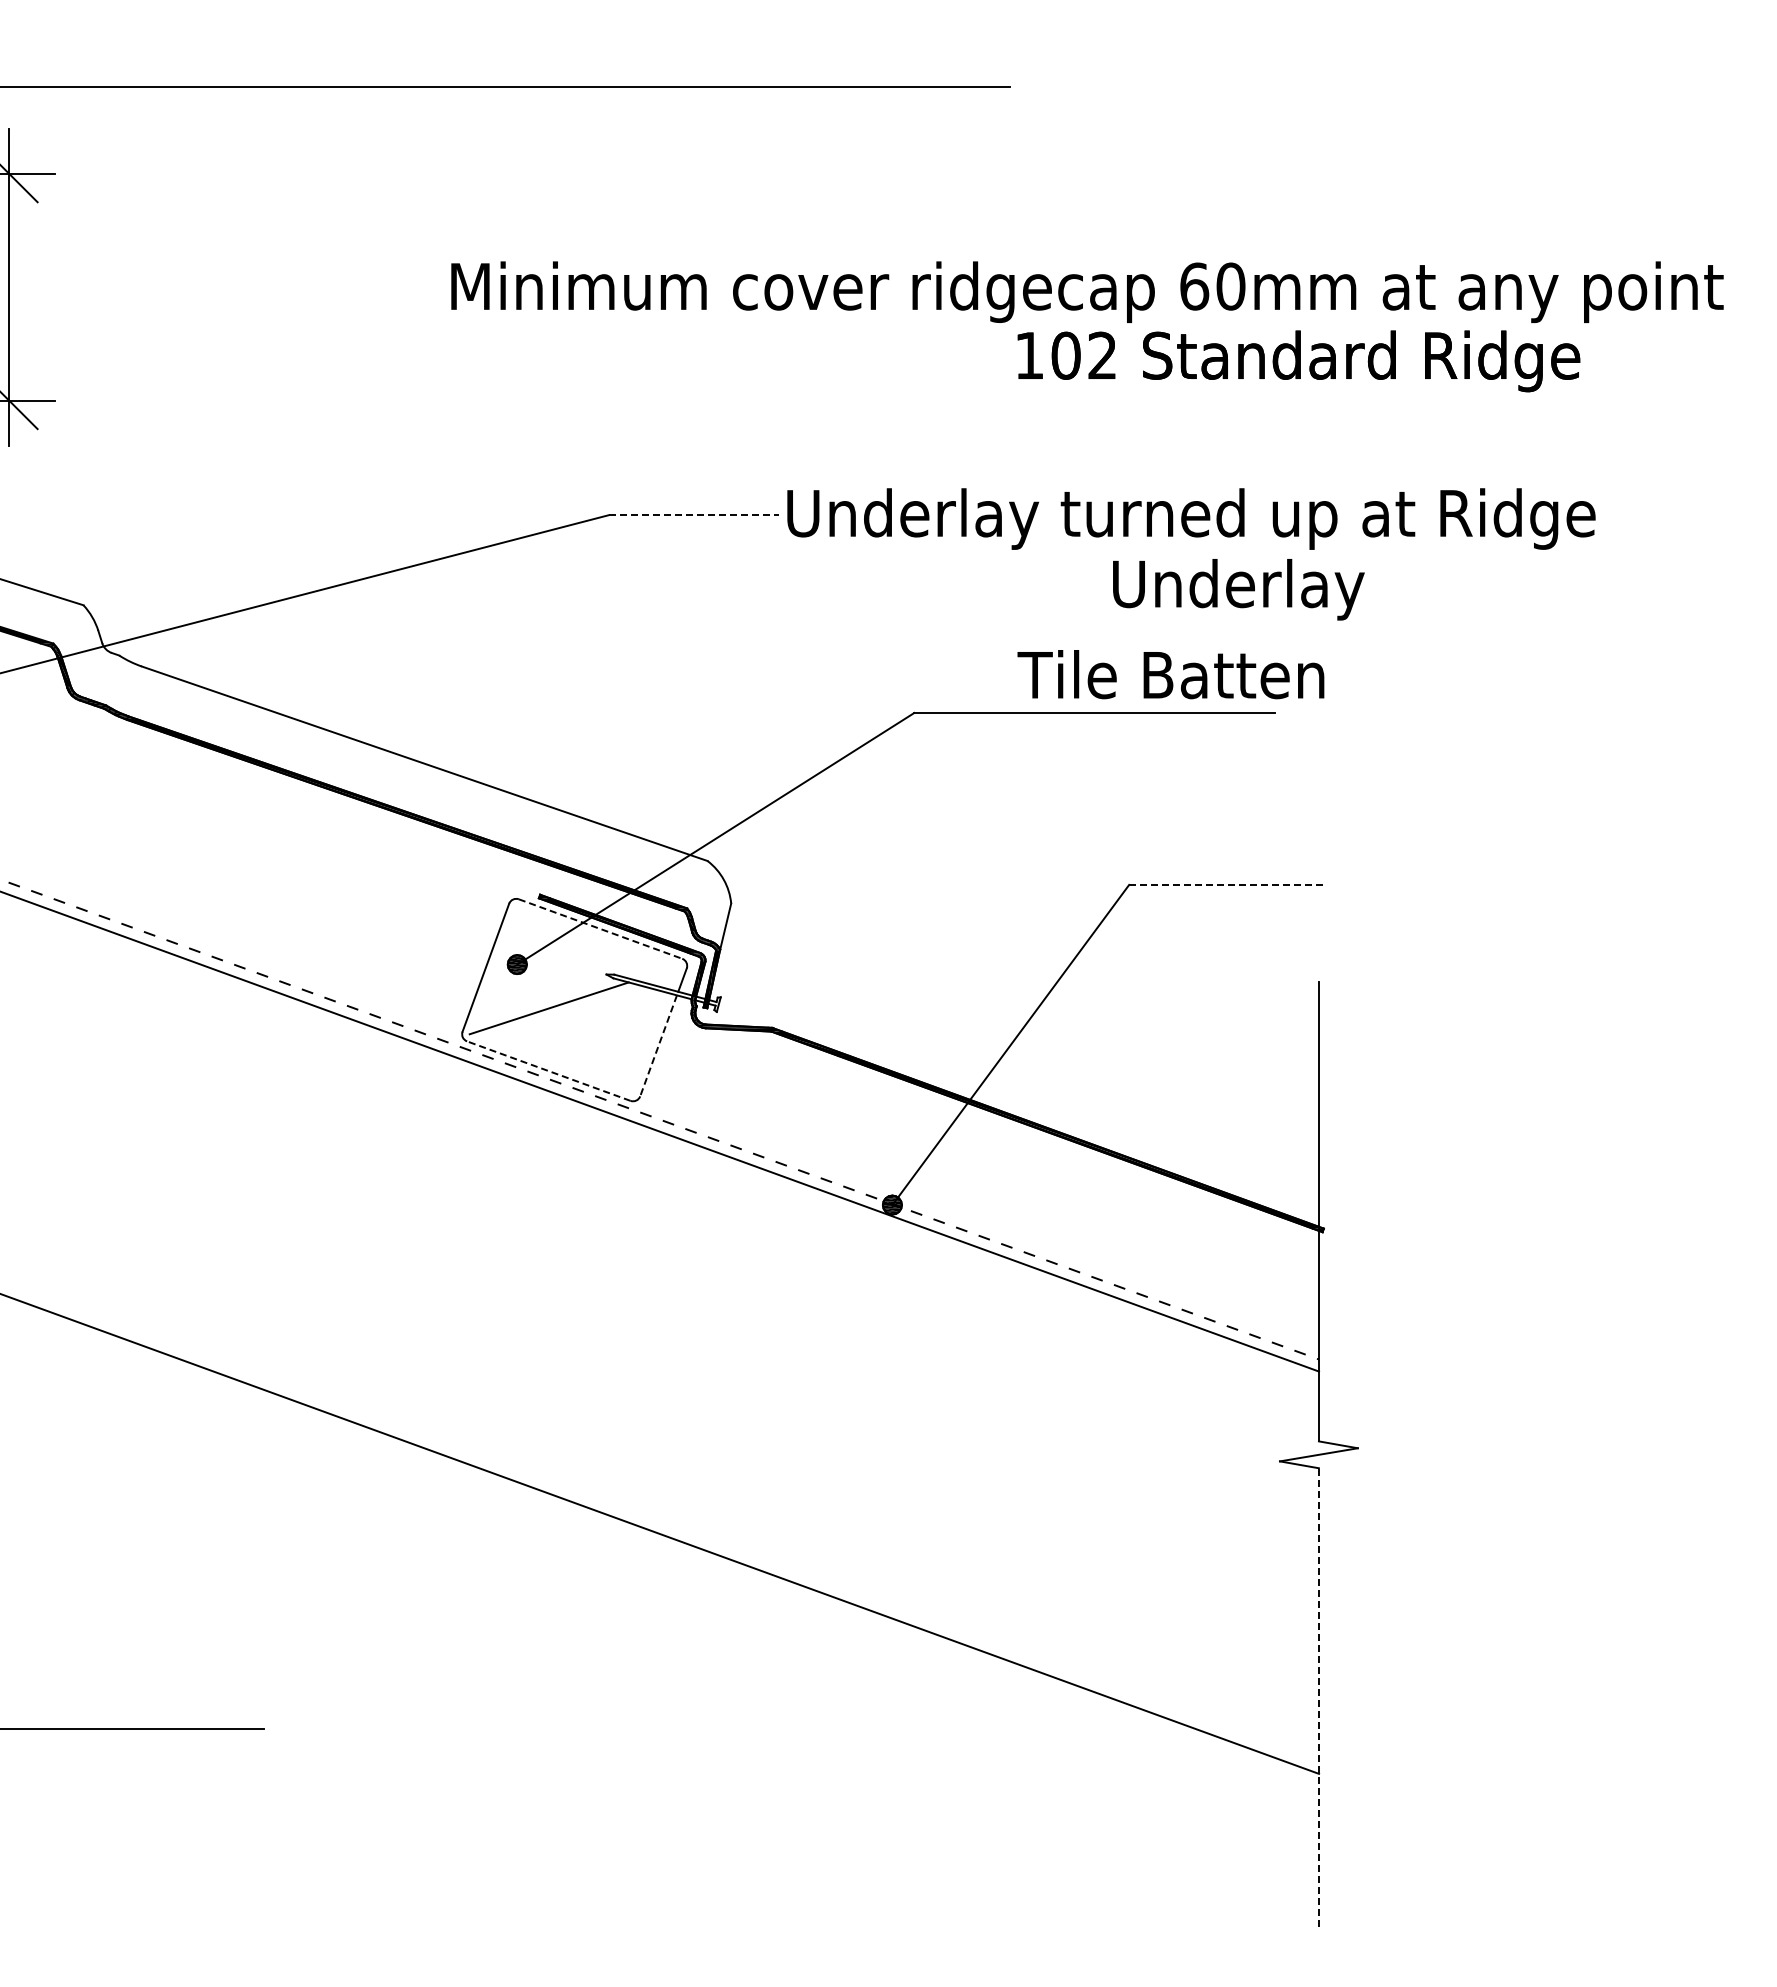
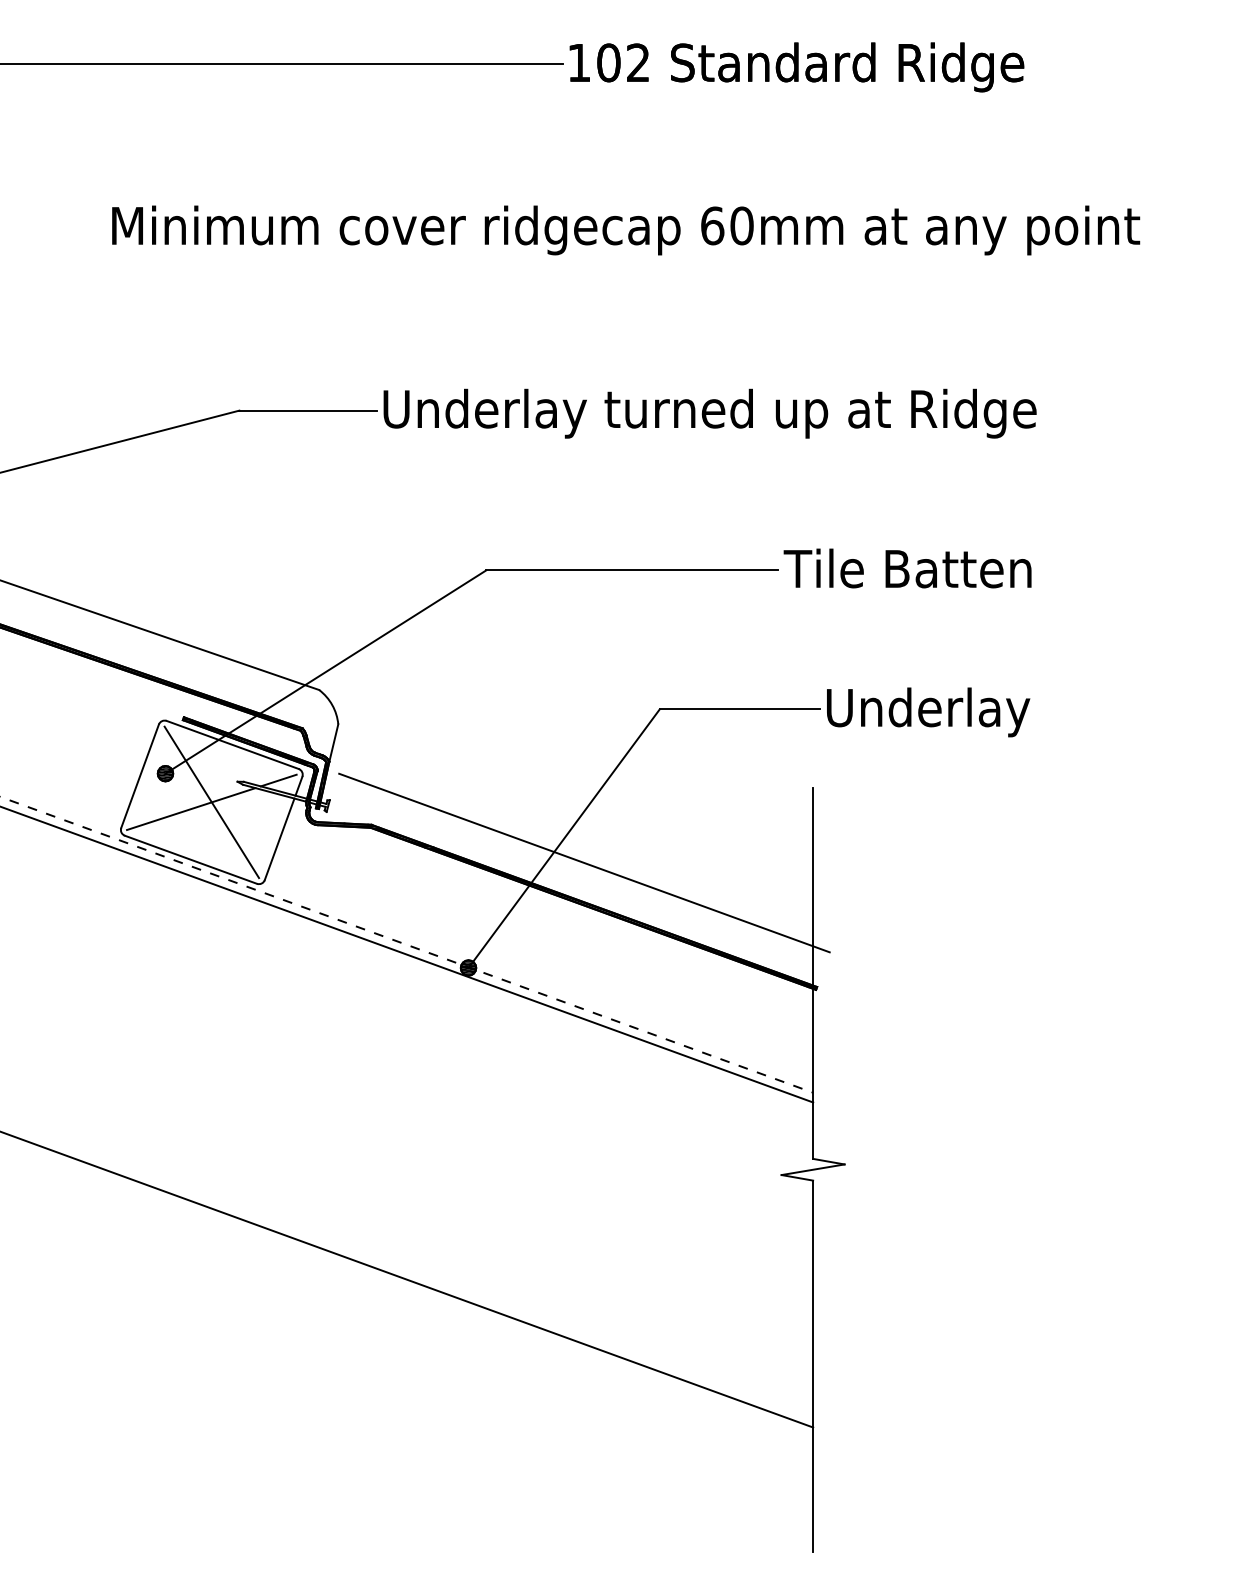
text: (1298, 361) -> (796, 67), moved
line: (693, 515) -> (307, 410), dashed -> solid
text: (1238, 589) -> (928, 712), moved
text: (1170, 674) -> (907, 568), moved
line: (1228, 884) -> (740, 708), dashed -> solid
line: (600, 929) -> (232, 745), dashed -> solid
line: (657, 972) -> (278, 780), added
line: (574, 999) -> (211, 801), added
line: (658, 1045) -> (279, 839), dashed -> solid
line: (548, 1071) -> (190, 860), dashed -> solid
line: (1035, 1074) -> (584, 862), added
line: (1318, 1697) -> (812, 1365), dashed -> solid

